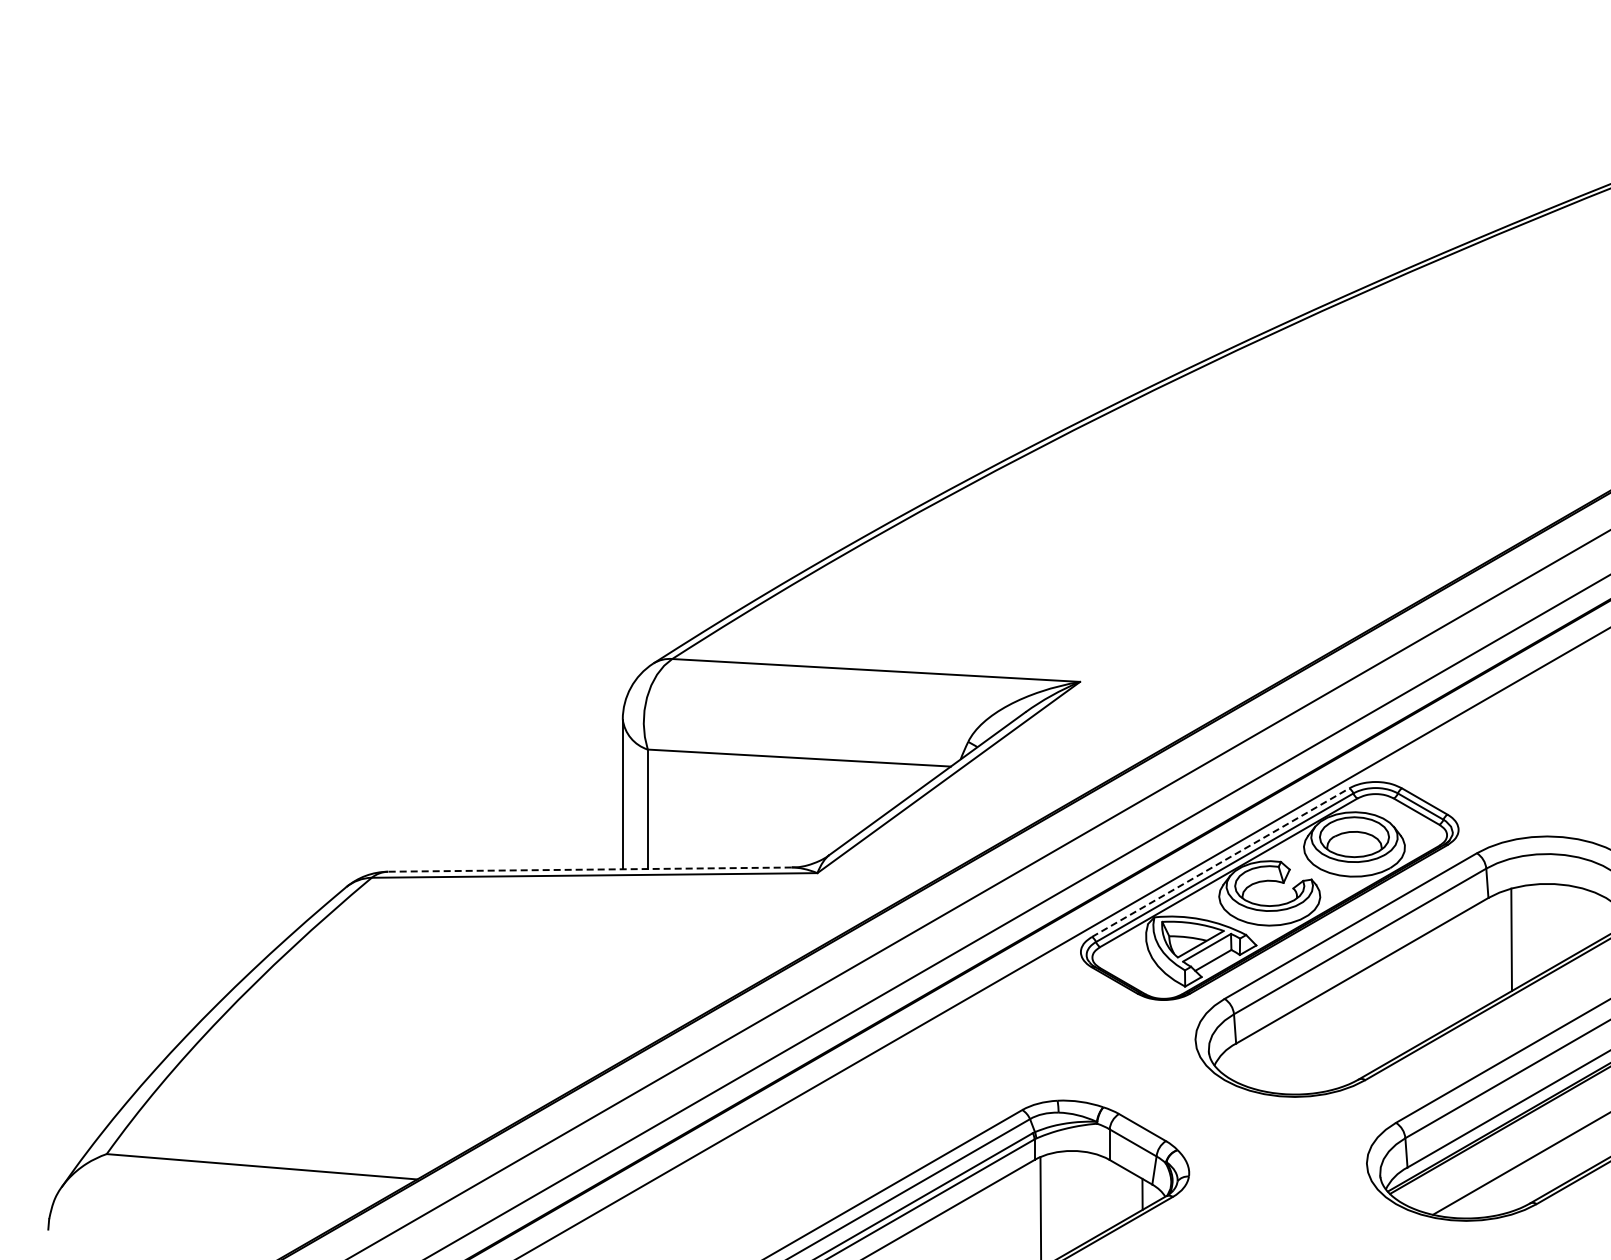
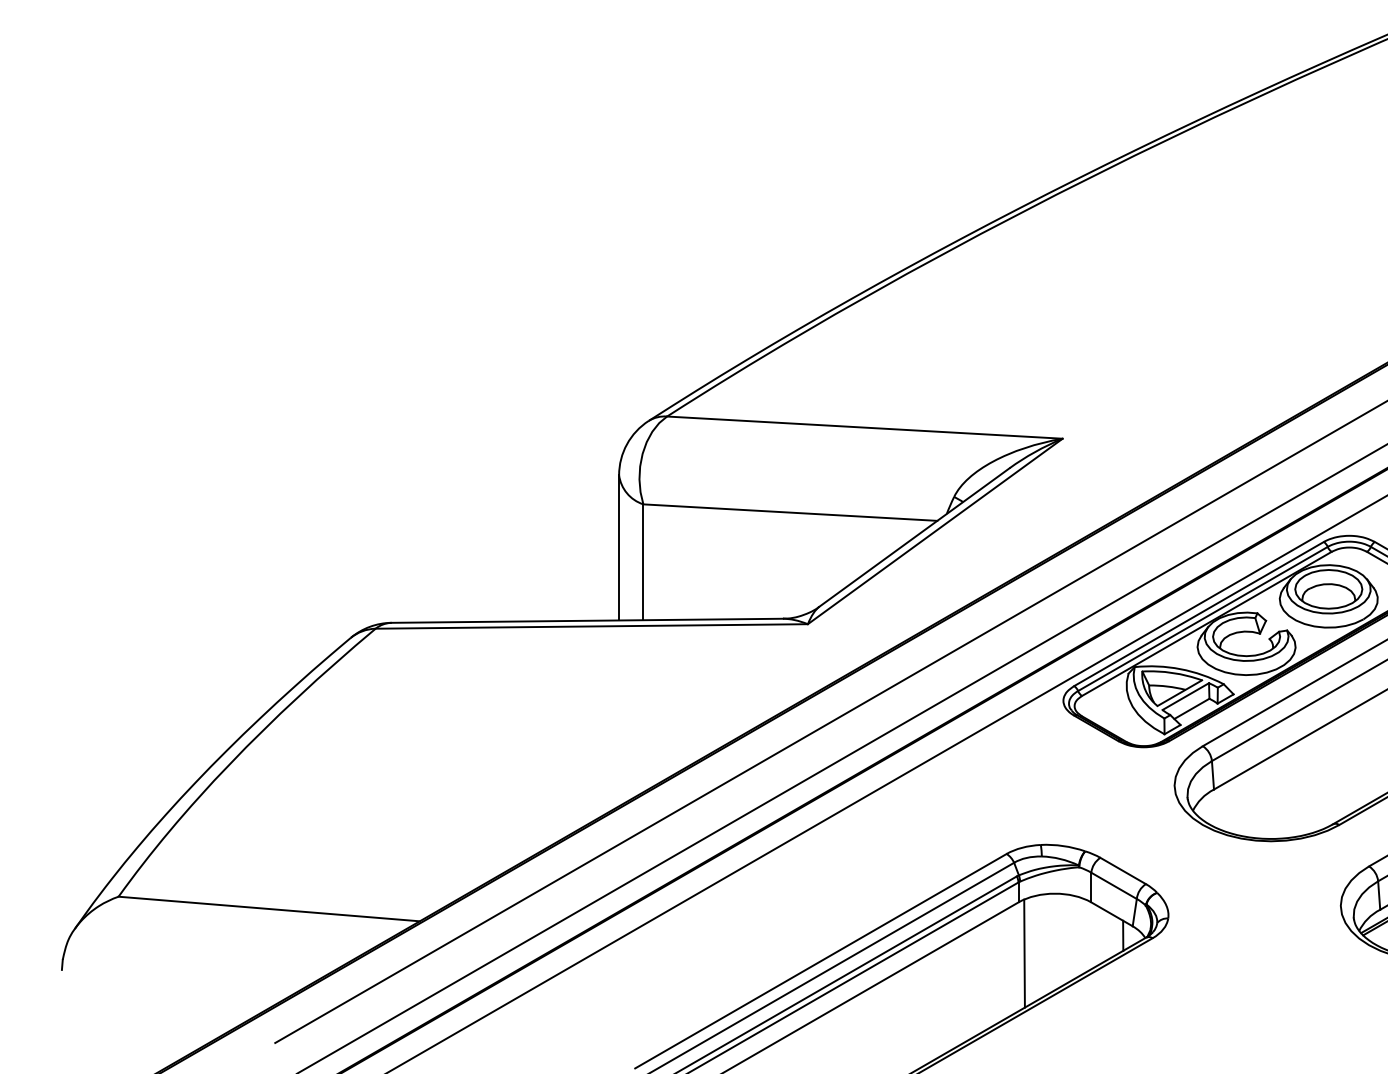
line: (1220, 862) -> (1198, 613), dashed -> solid
line: (589, 869) -> (586, 620), dashed -> solid

